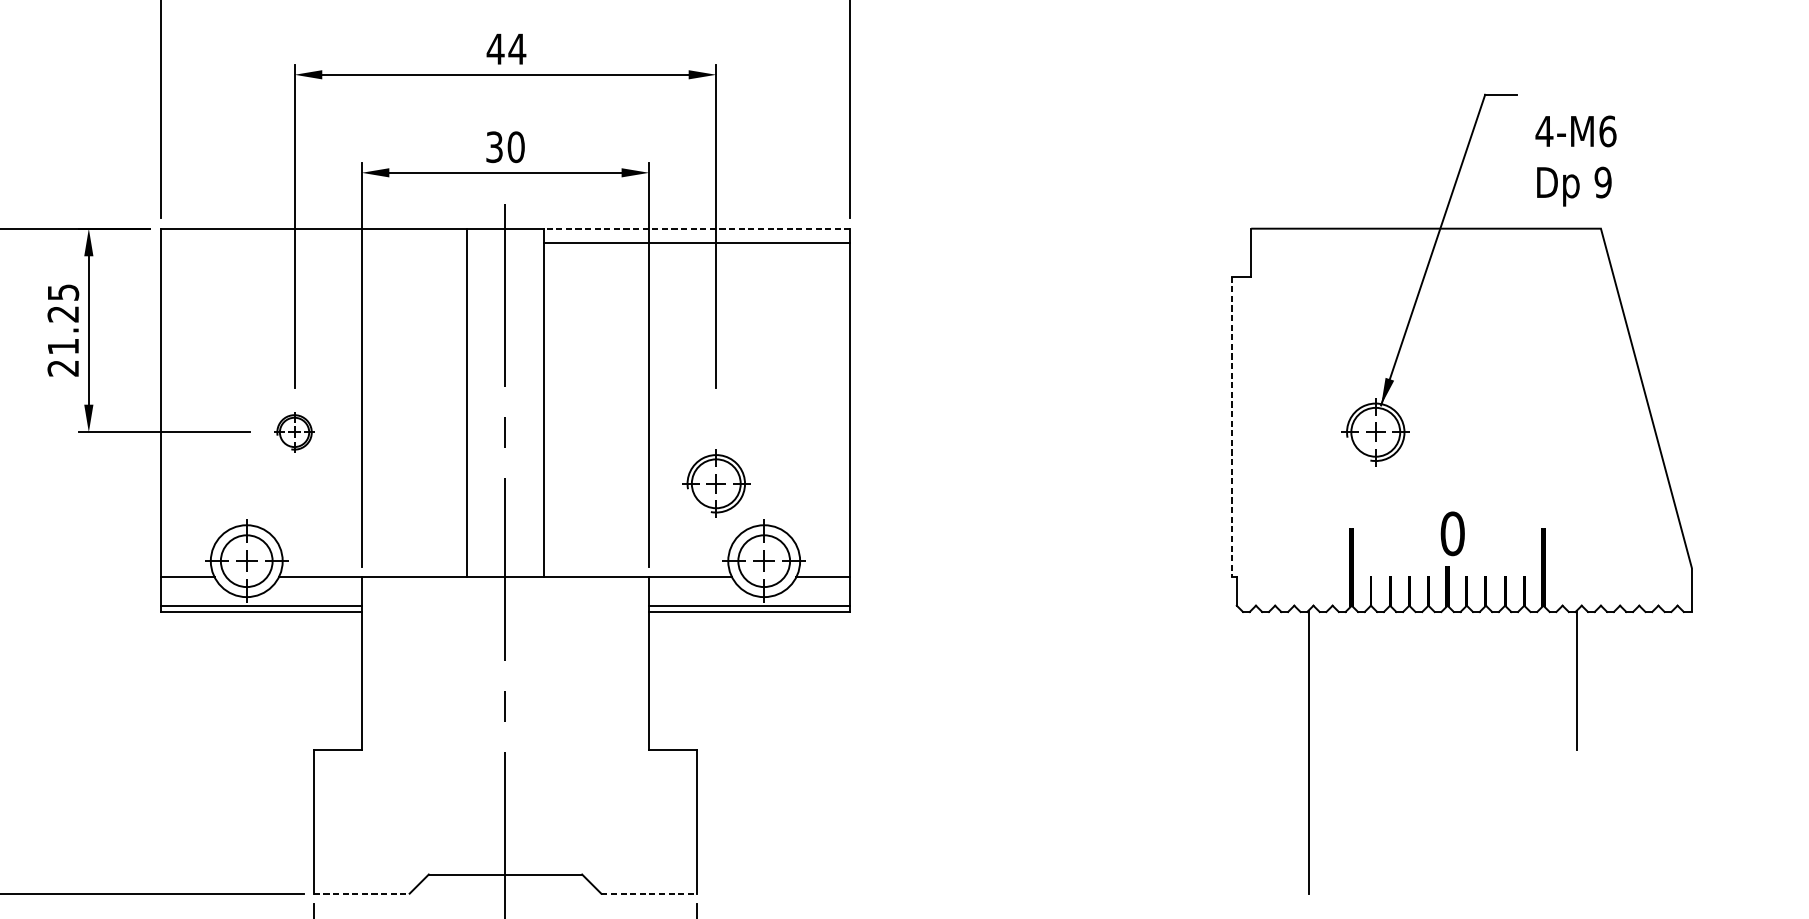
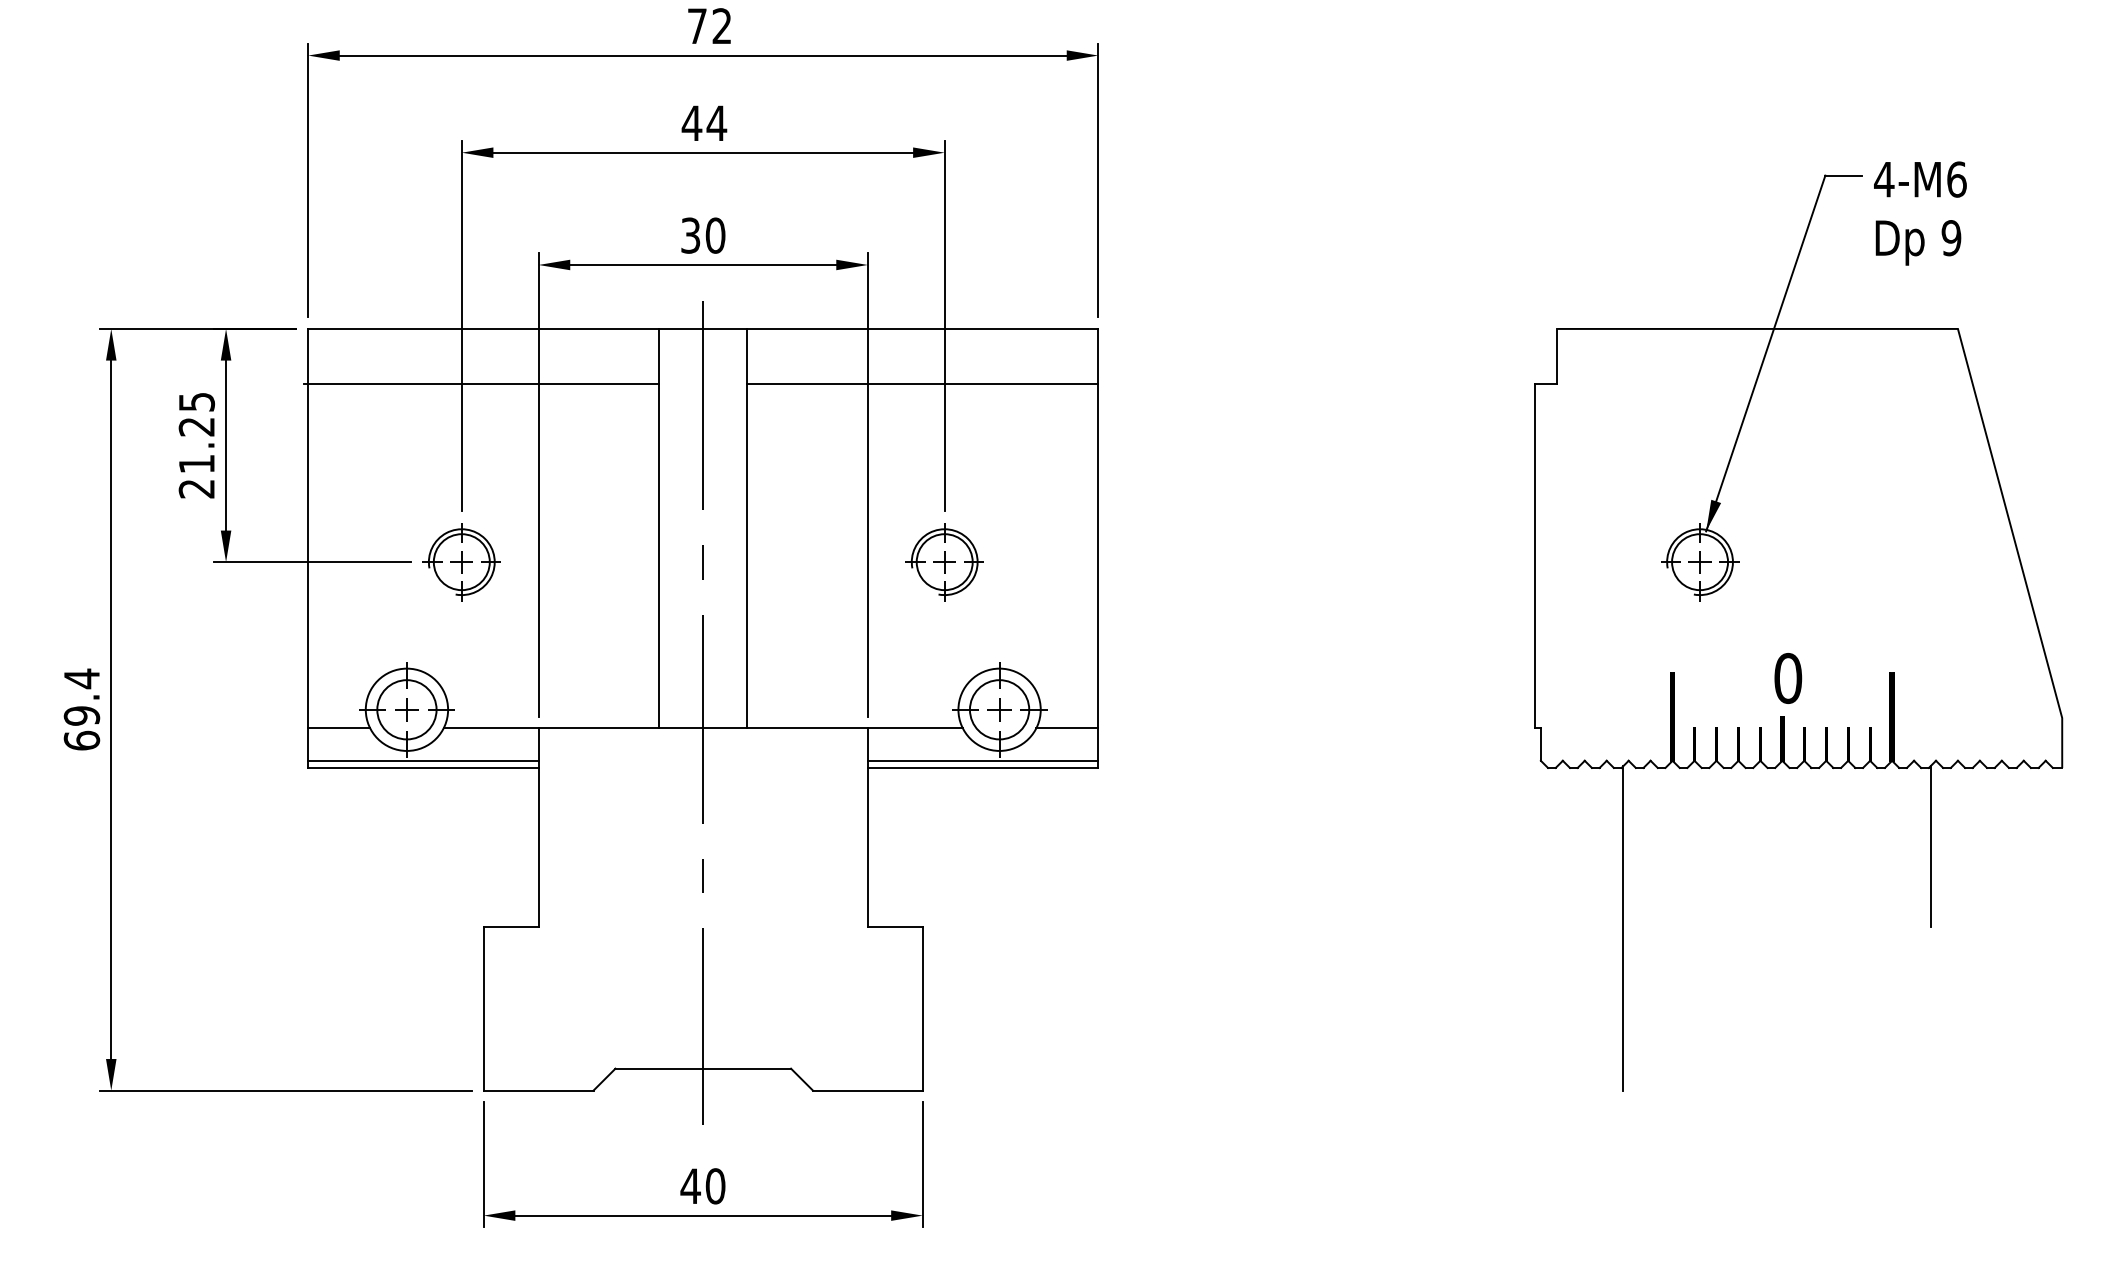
text: (1576, 161) -> (1920, 213), moved
line: (696, 228) -> (922, 328), dashed -> solid
line: (696, 242) -> (922, 383), moved
line: (311, 276) -> (481, 383), added
line: (1232, 427) -> (1535, 556), dashed -> solid
part: (294, 432) -> (461, 562), size x1.67
part: (716, 484) -> (944, 562), moved
line: (361, 893) -> (538, 1090), dashed -> solid
line: (648, 893) -> (867, 1090), dashed -> solid

